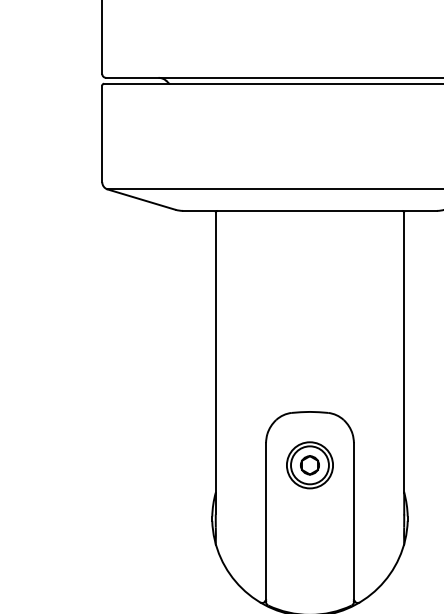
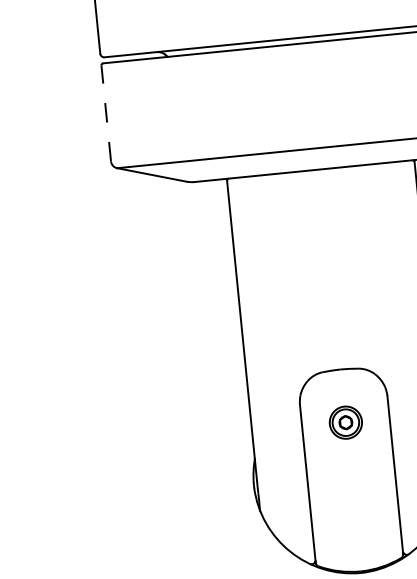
line: (102, 133) -> (106, 113), solid -> dashed
part: (309, 465) -> (345, 422), size x0.7

